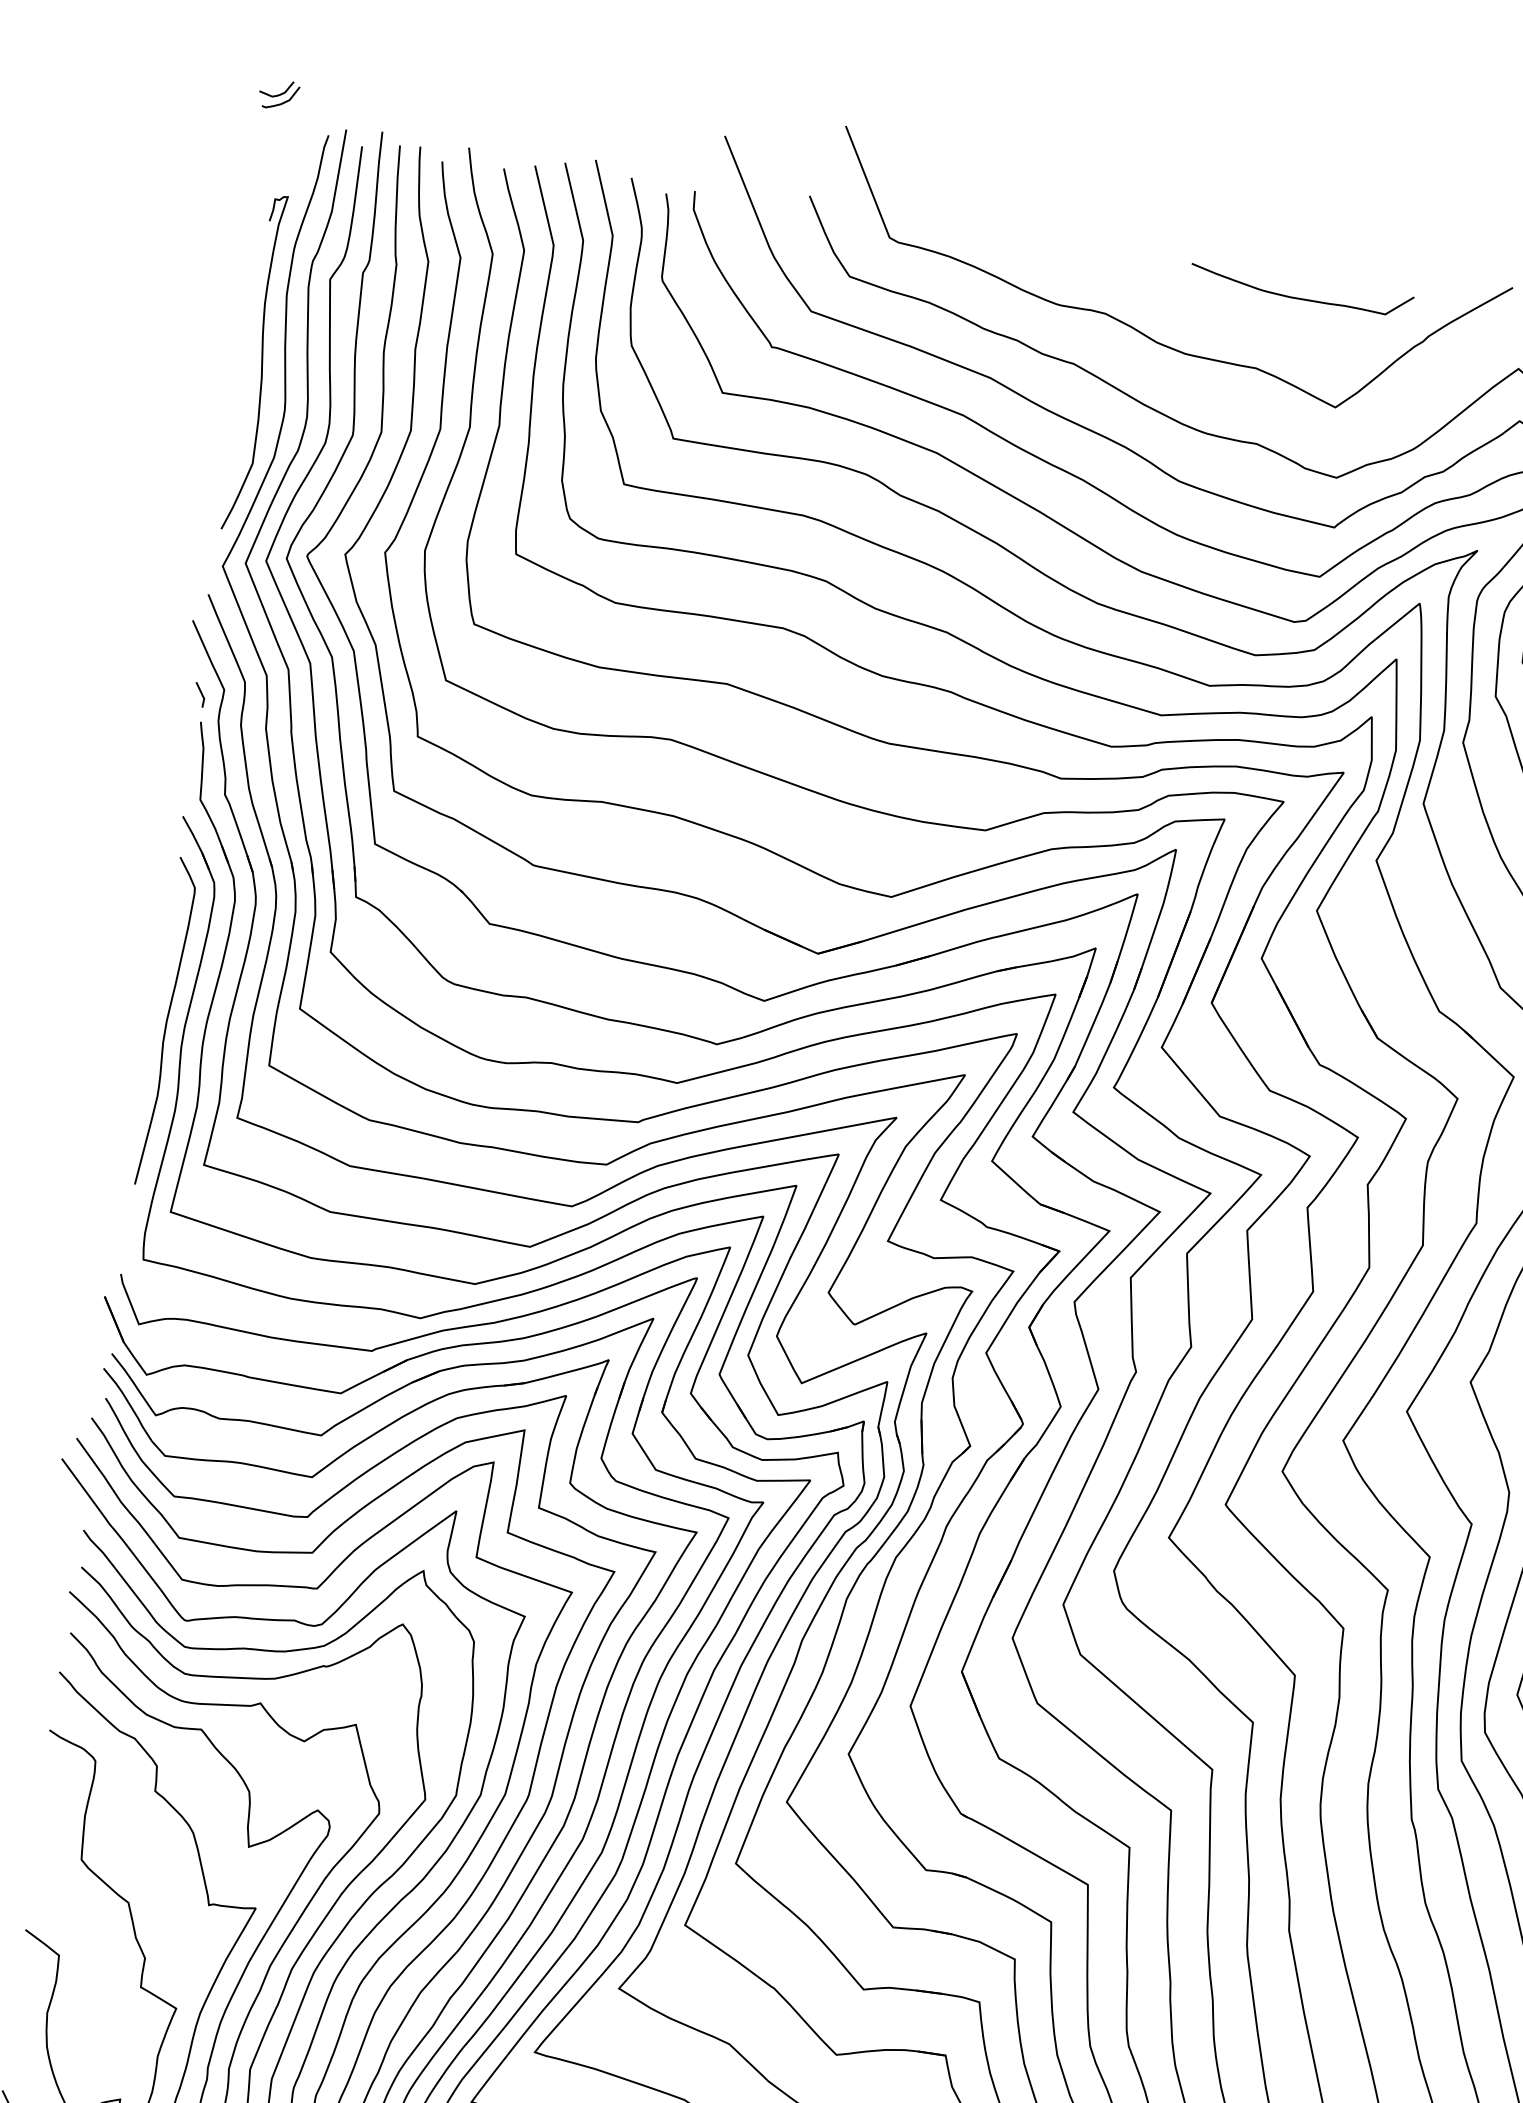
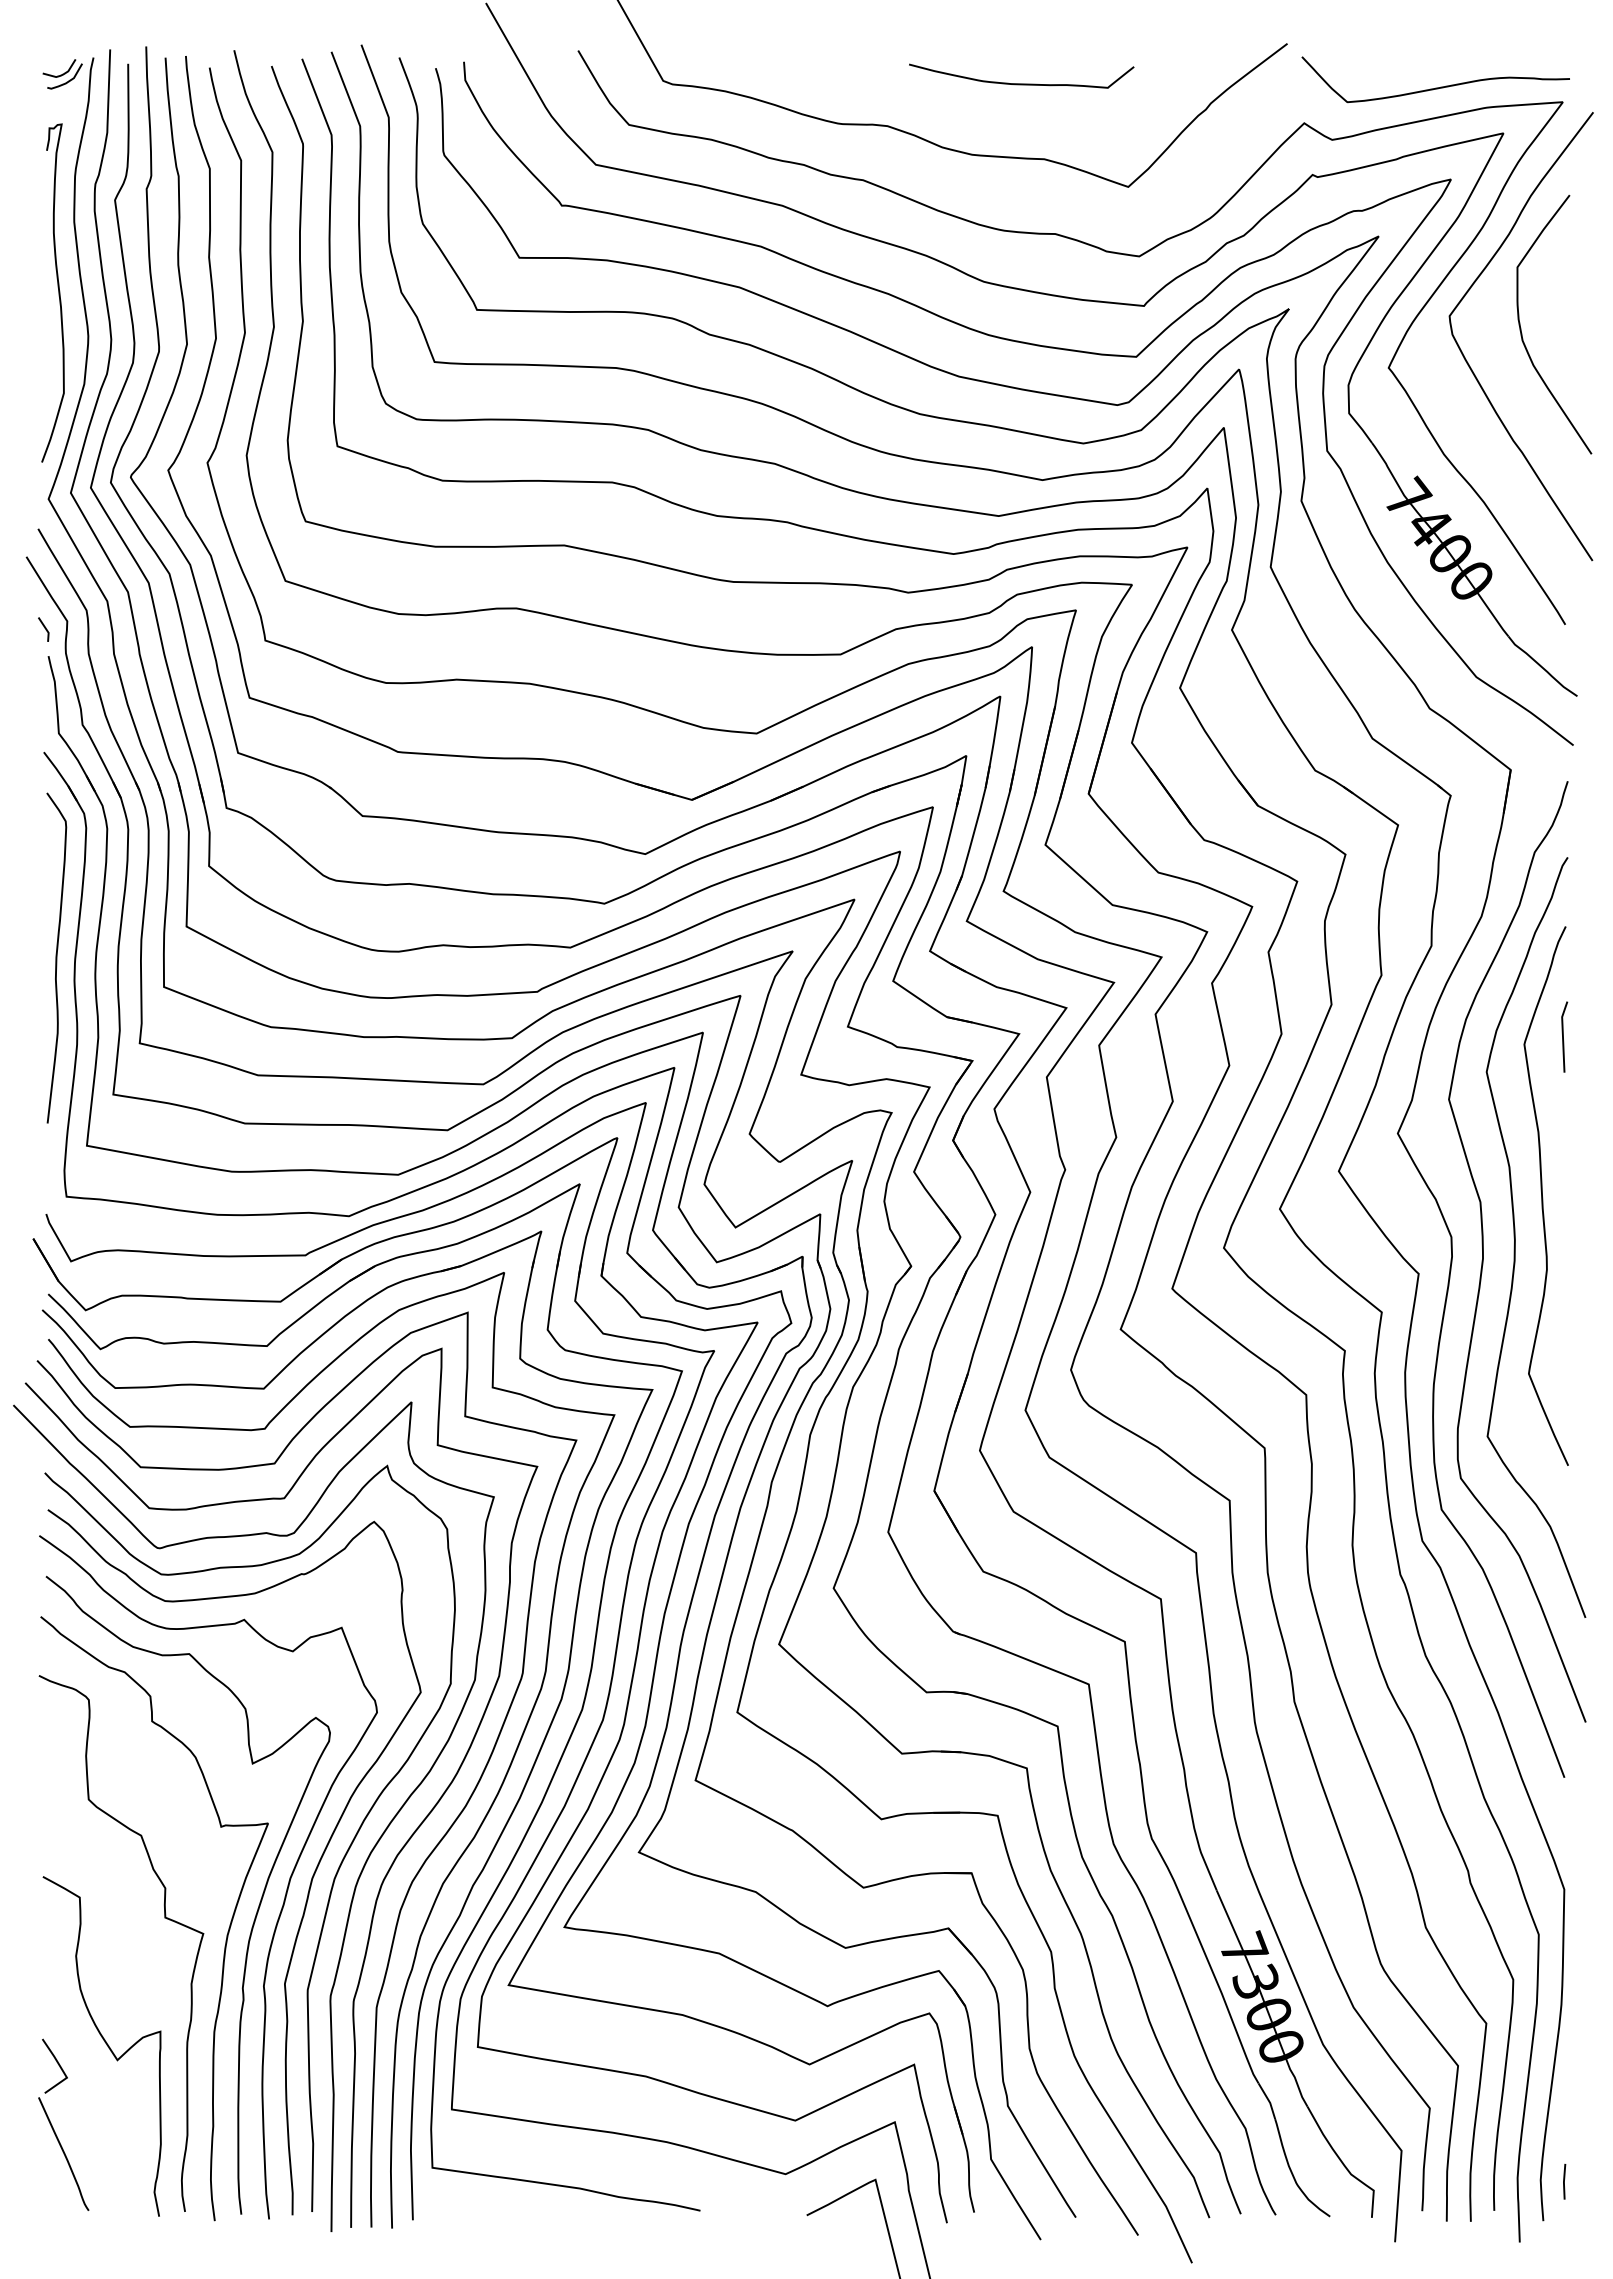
part: (278, 94) -> (62, 74), moved
curve: (1300, 298) -> (1021, 83), moved

